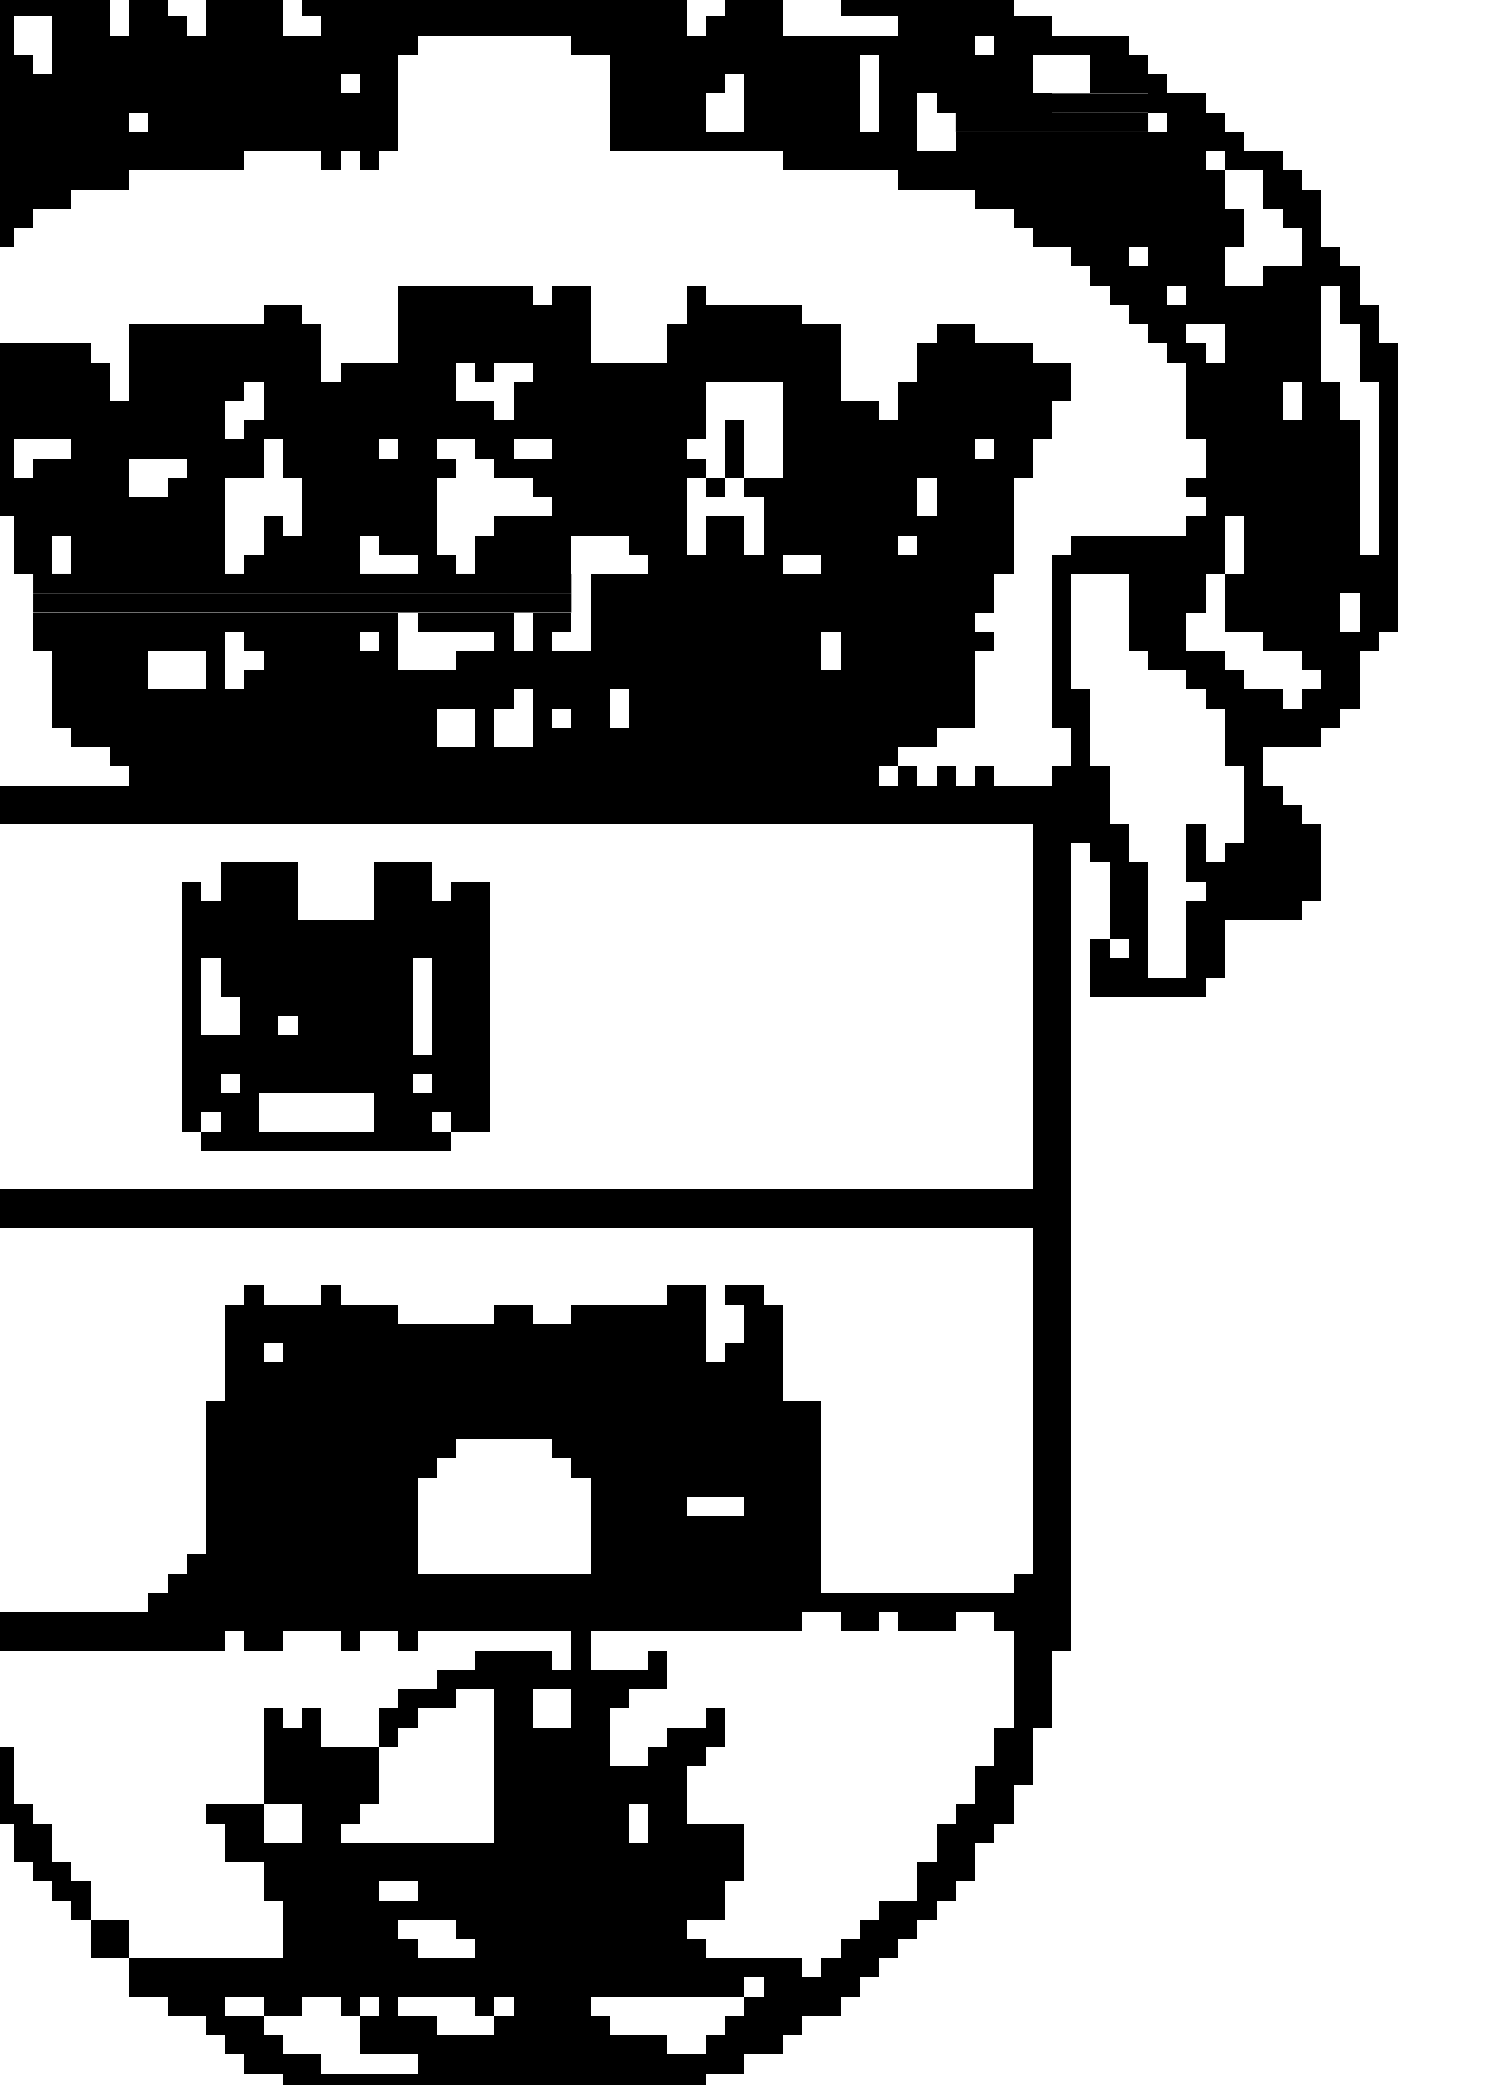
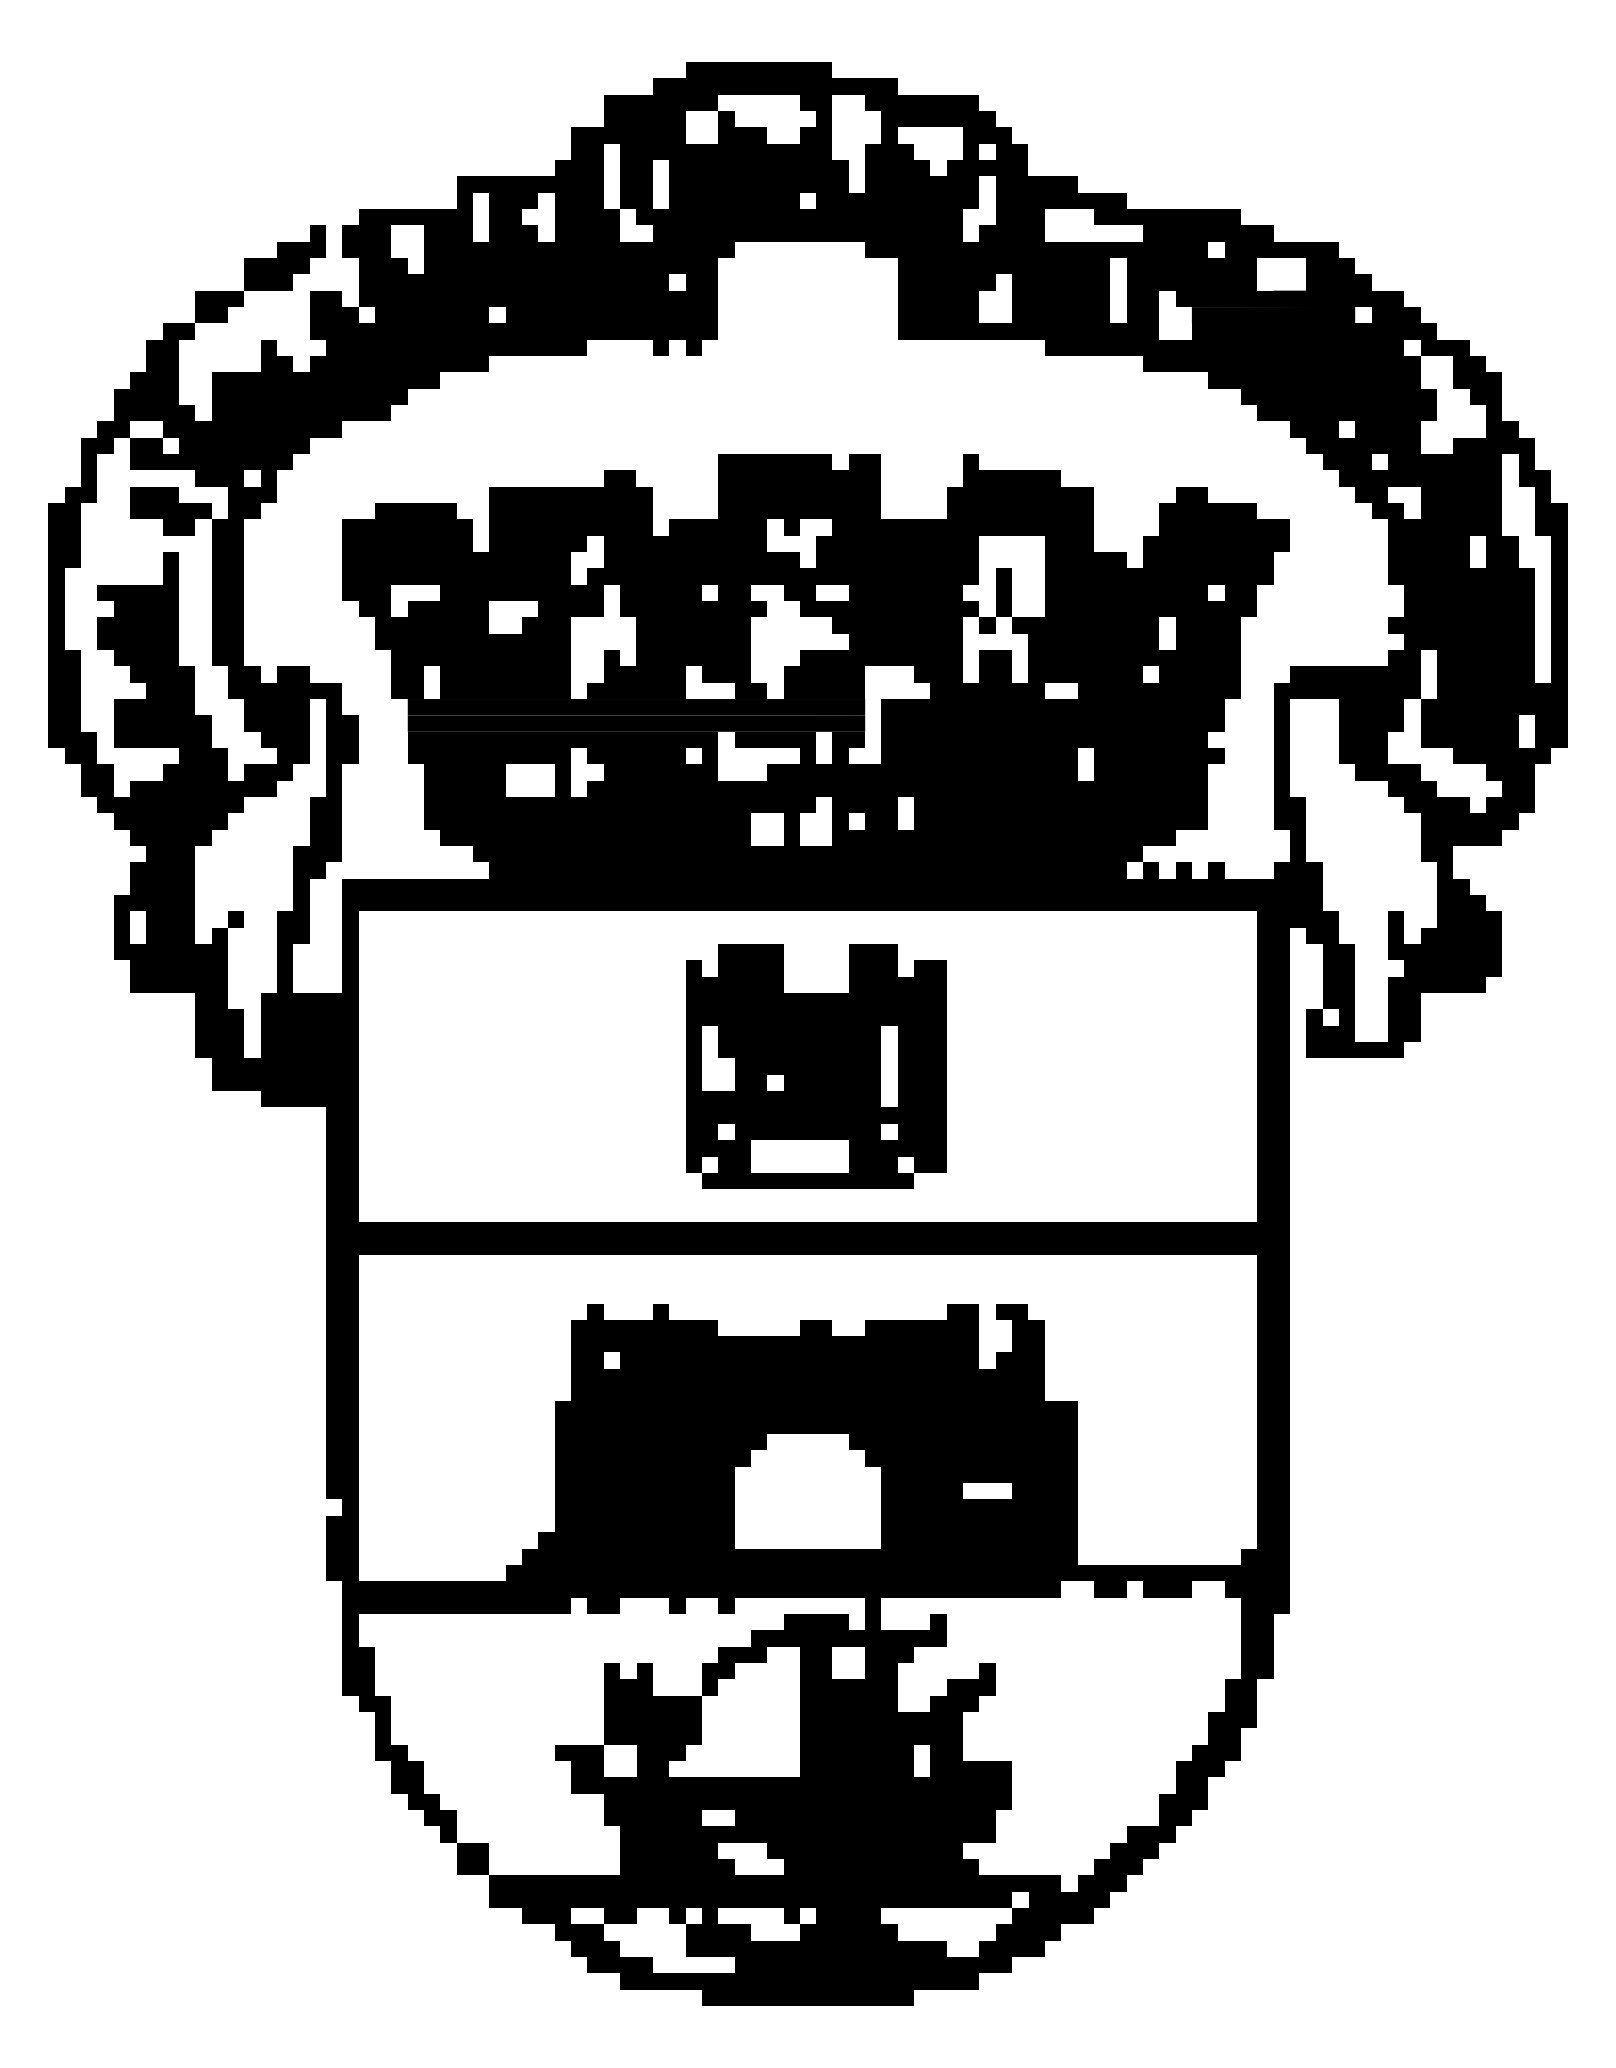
part: (336, 1006) -> (816, 1066), moved

